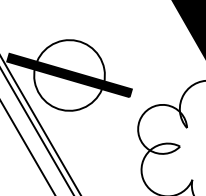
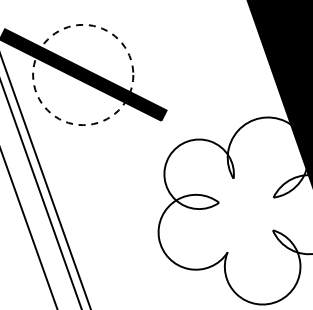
circle: (69, 75) -> (83, 74), solid -> dashed

